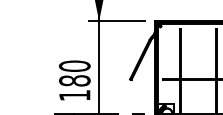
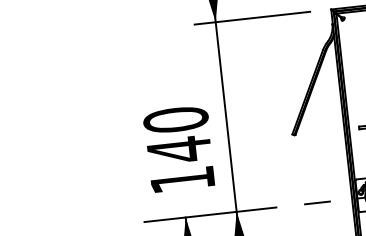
text: (74, 80) -> (178, 149), 180 -> 140

